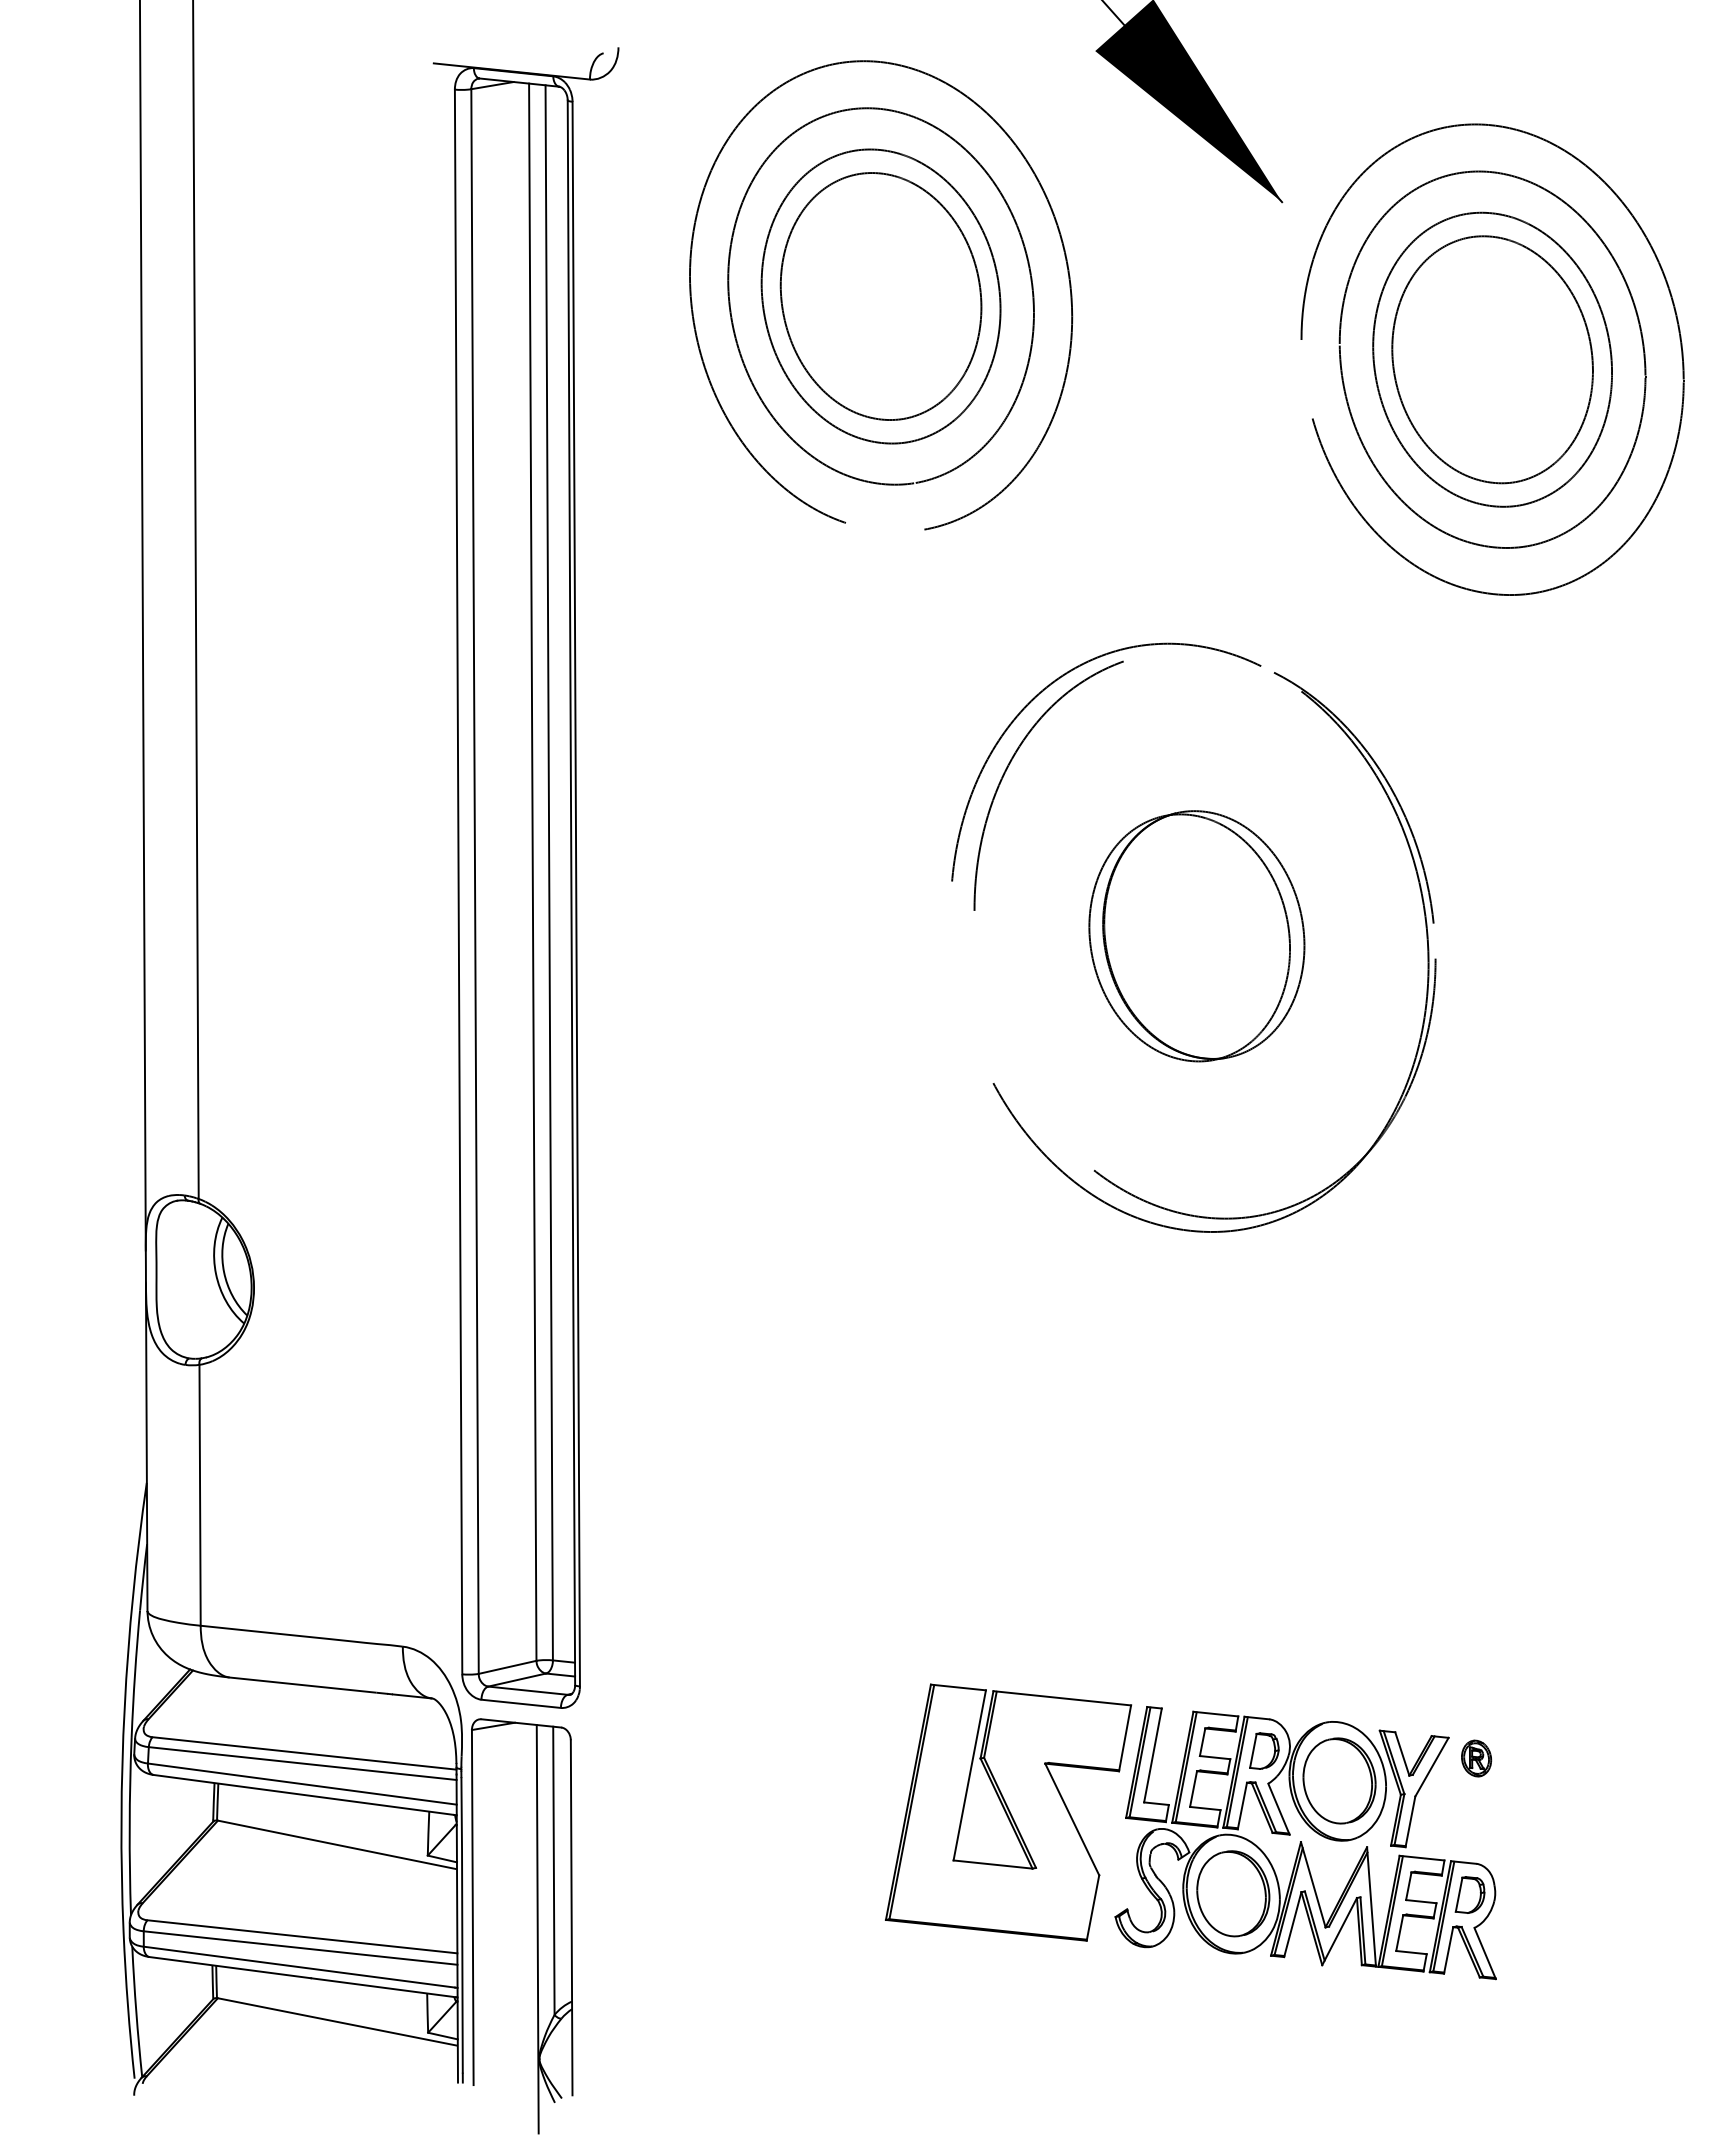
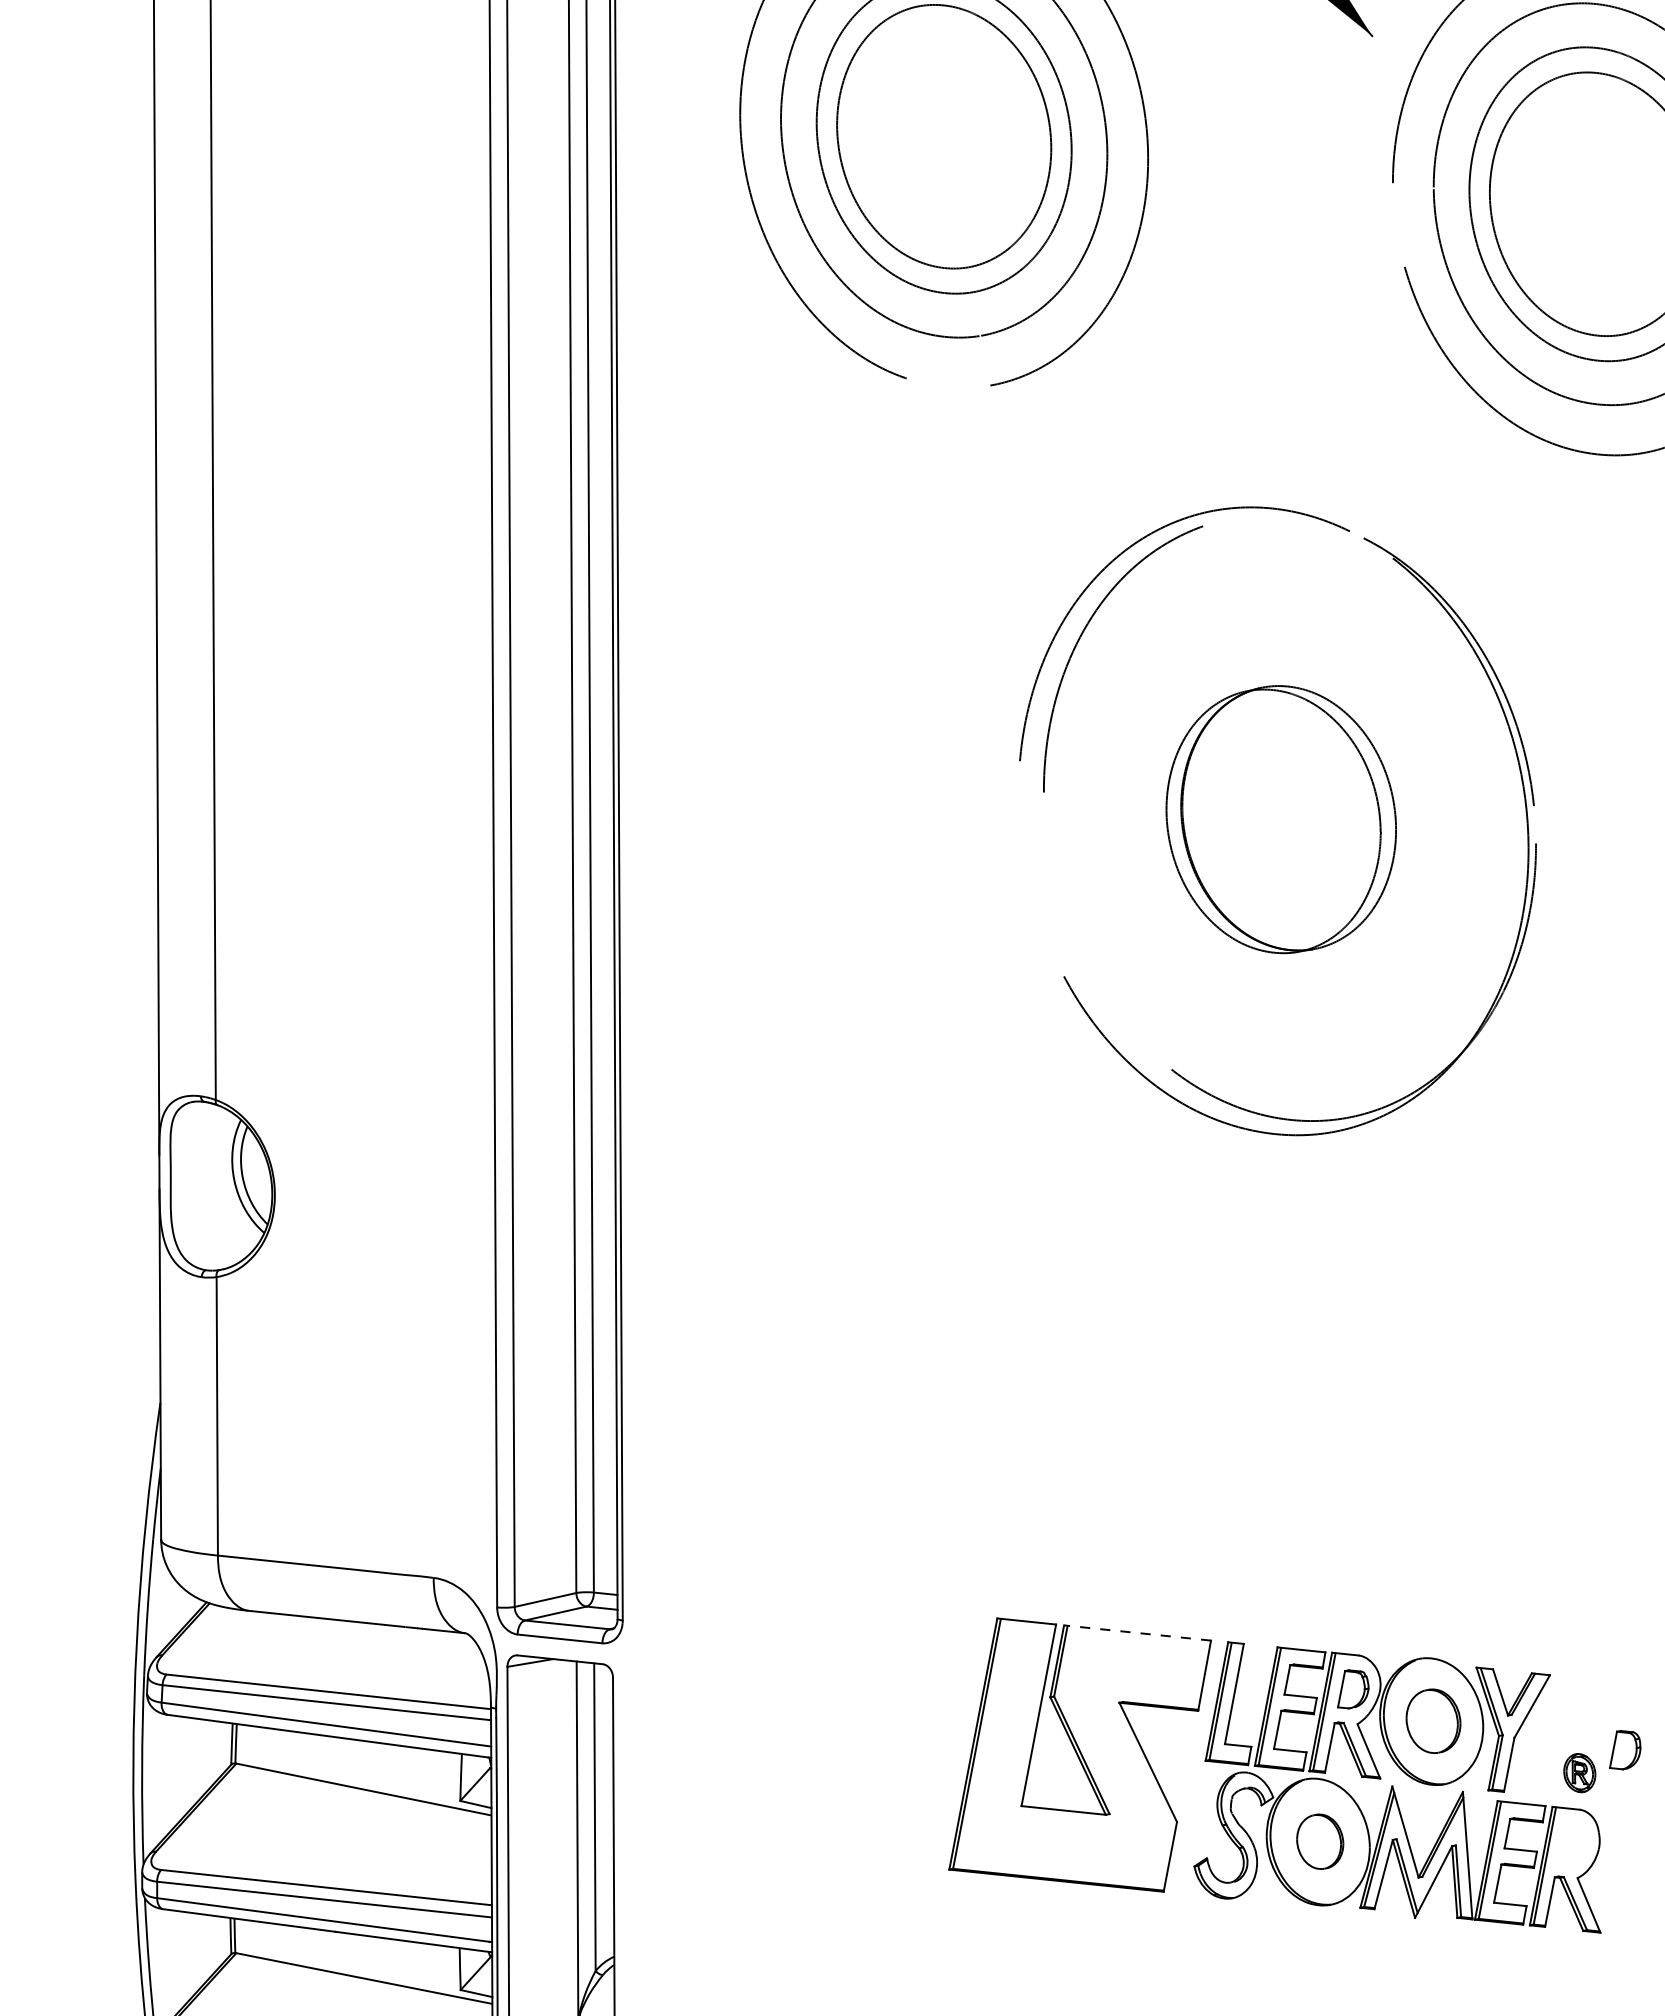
line: (1061, 1698) -> (1136, 1633), solid -> dashed
part: (1476, 1758) -> (1579, 1773), moved
part: (1339, 1780) -> (1433, 1720), size x0.7
part: (1233, 1893) -> (1320, 1841), size x0.6
part: (1469, 1894) -> (1624, 1749), moved

